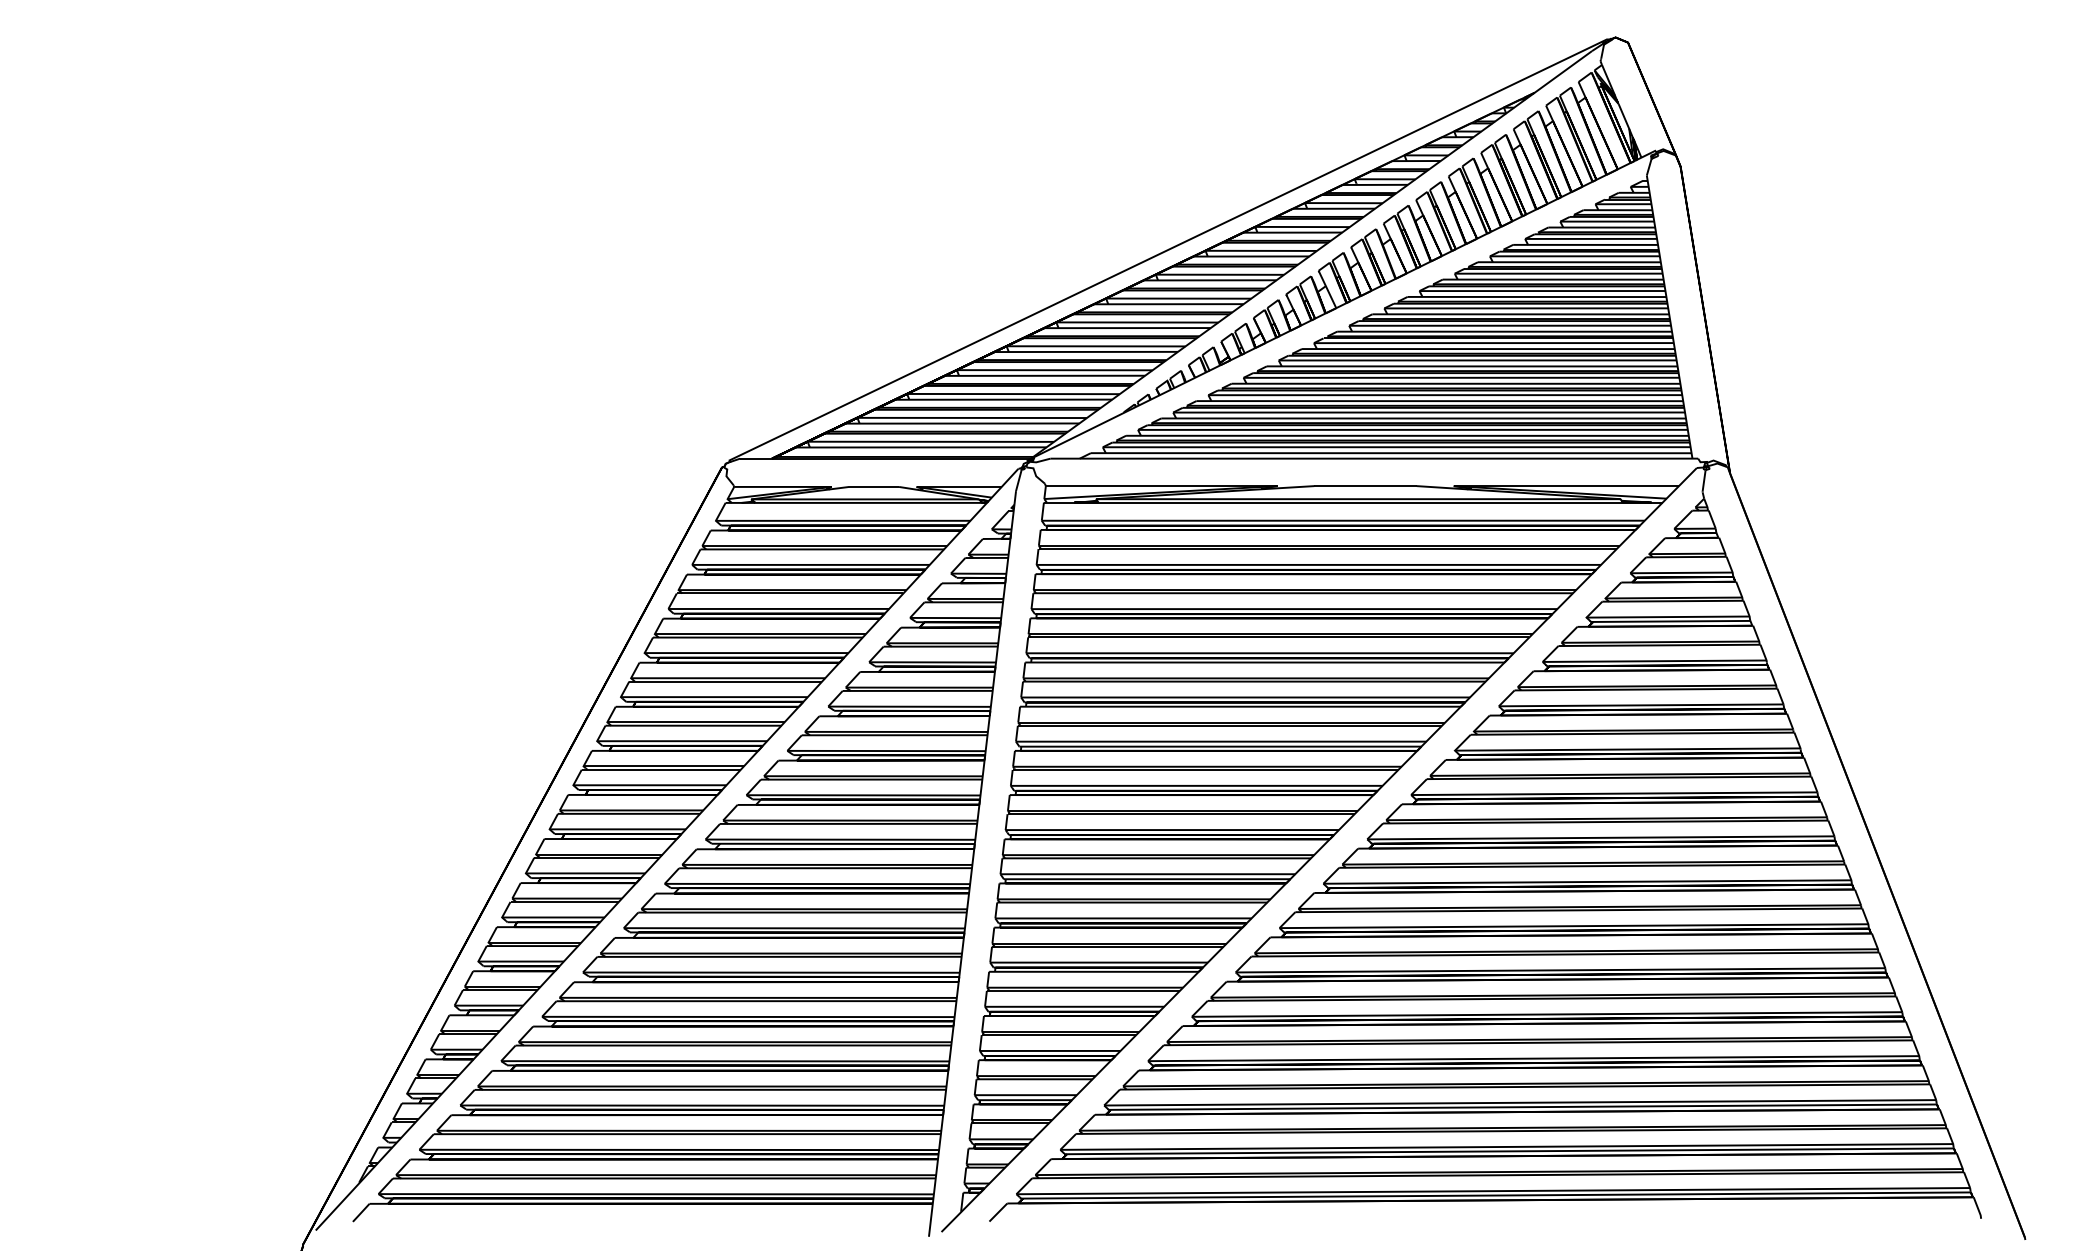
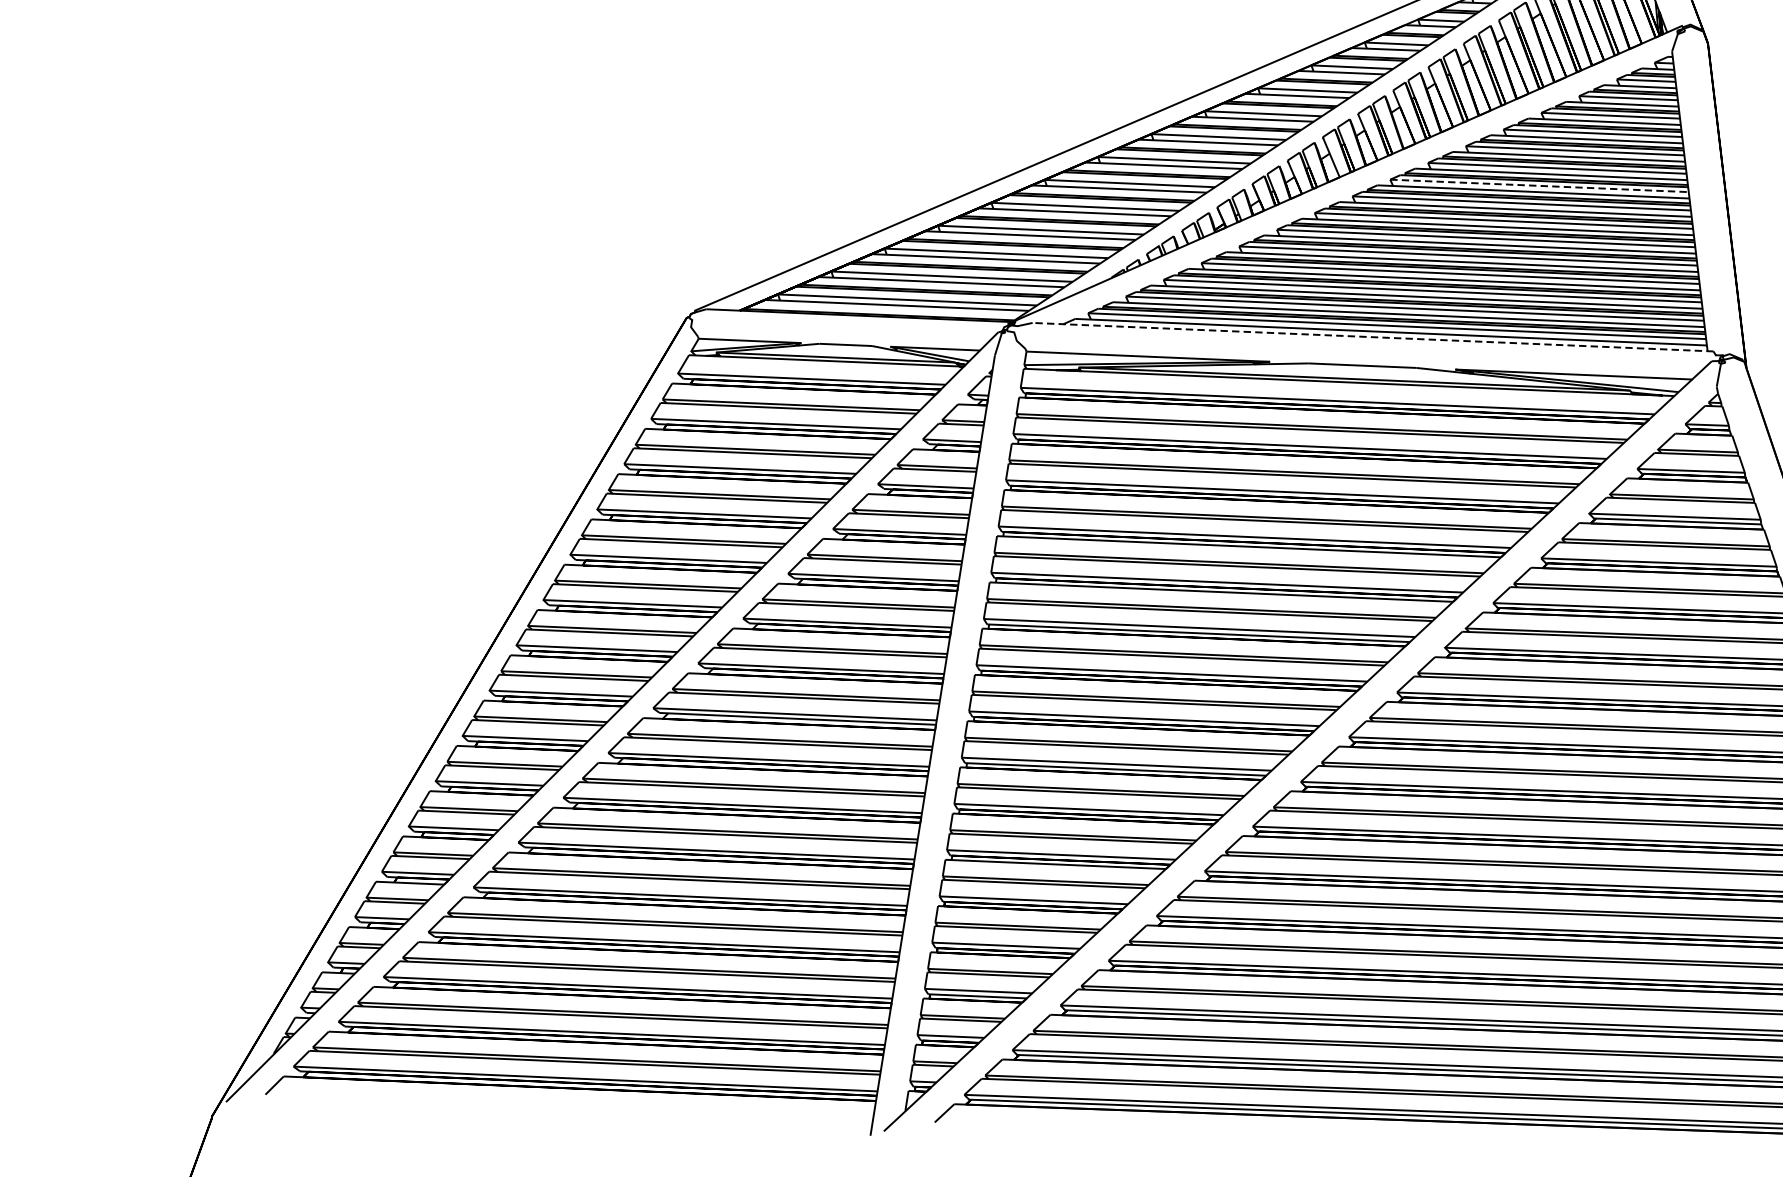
line: (1526, 308) -> (1539, 186), solid -> dashed
line: (1374, 458) -> (1373, 337), solid -> dashed

